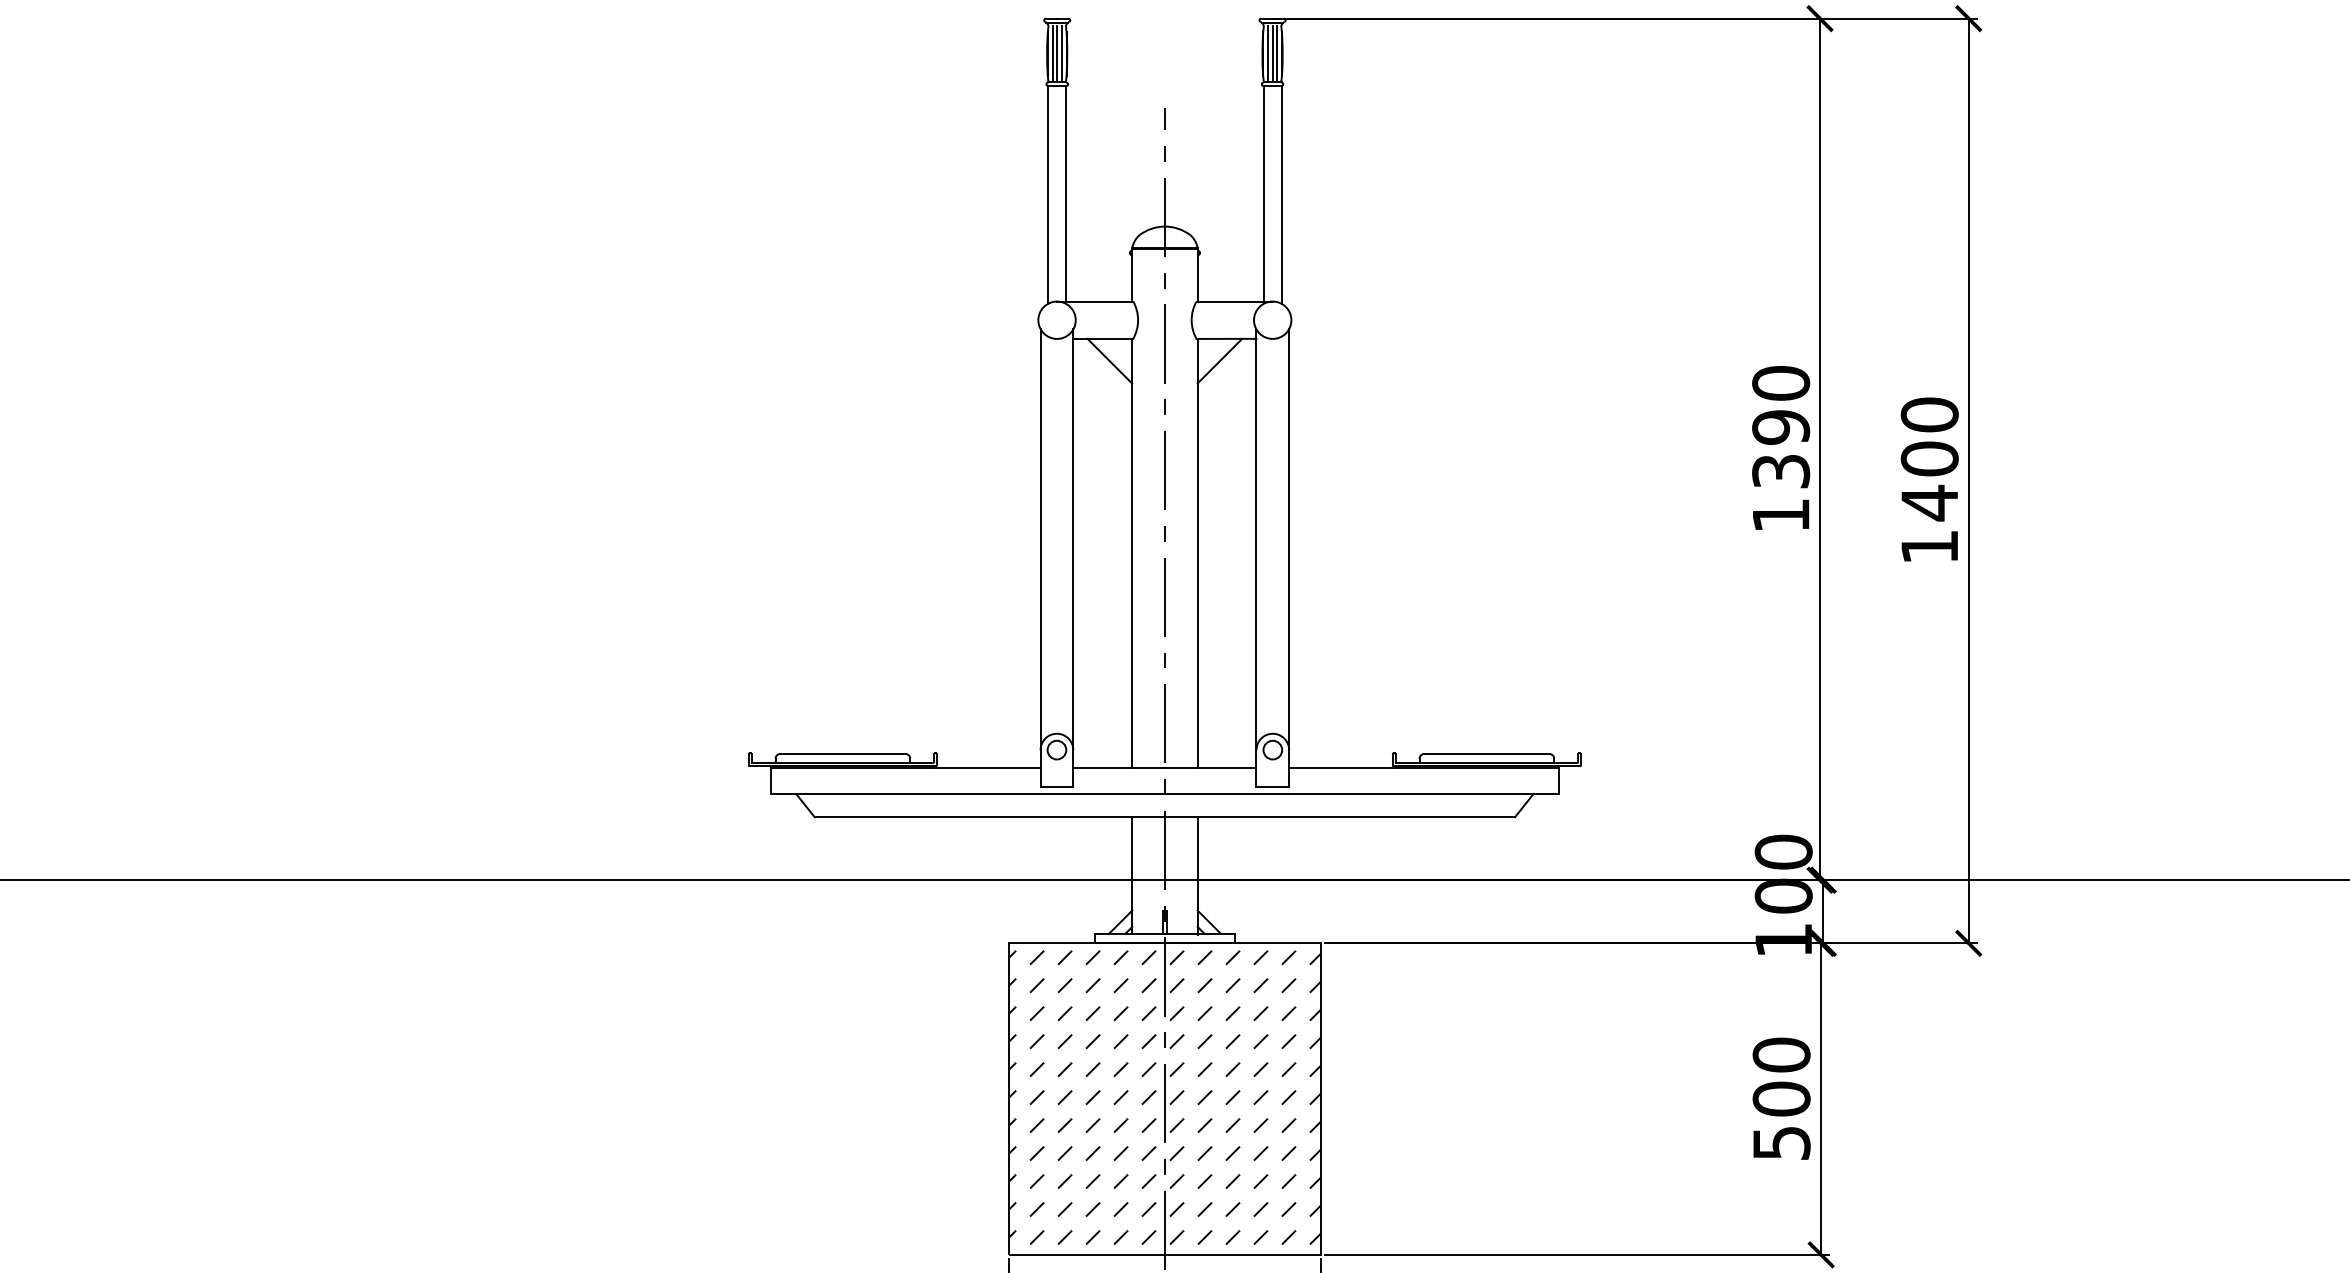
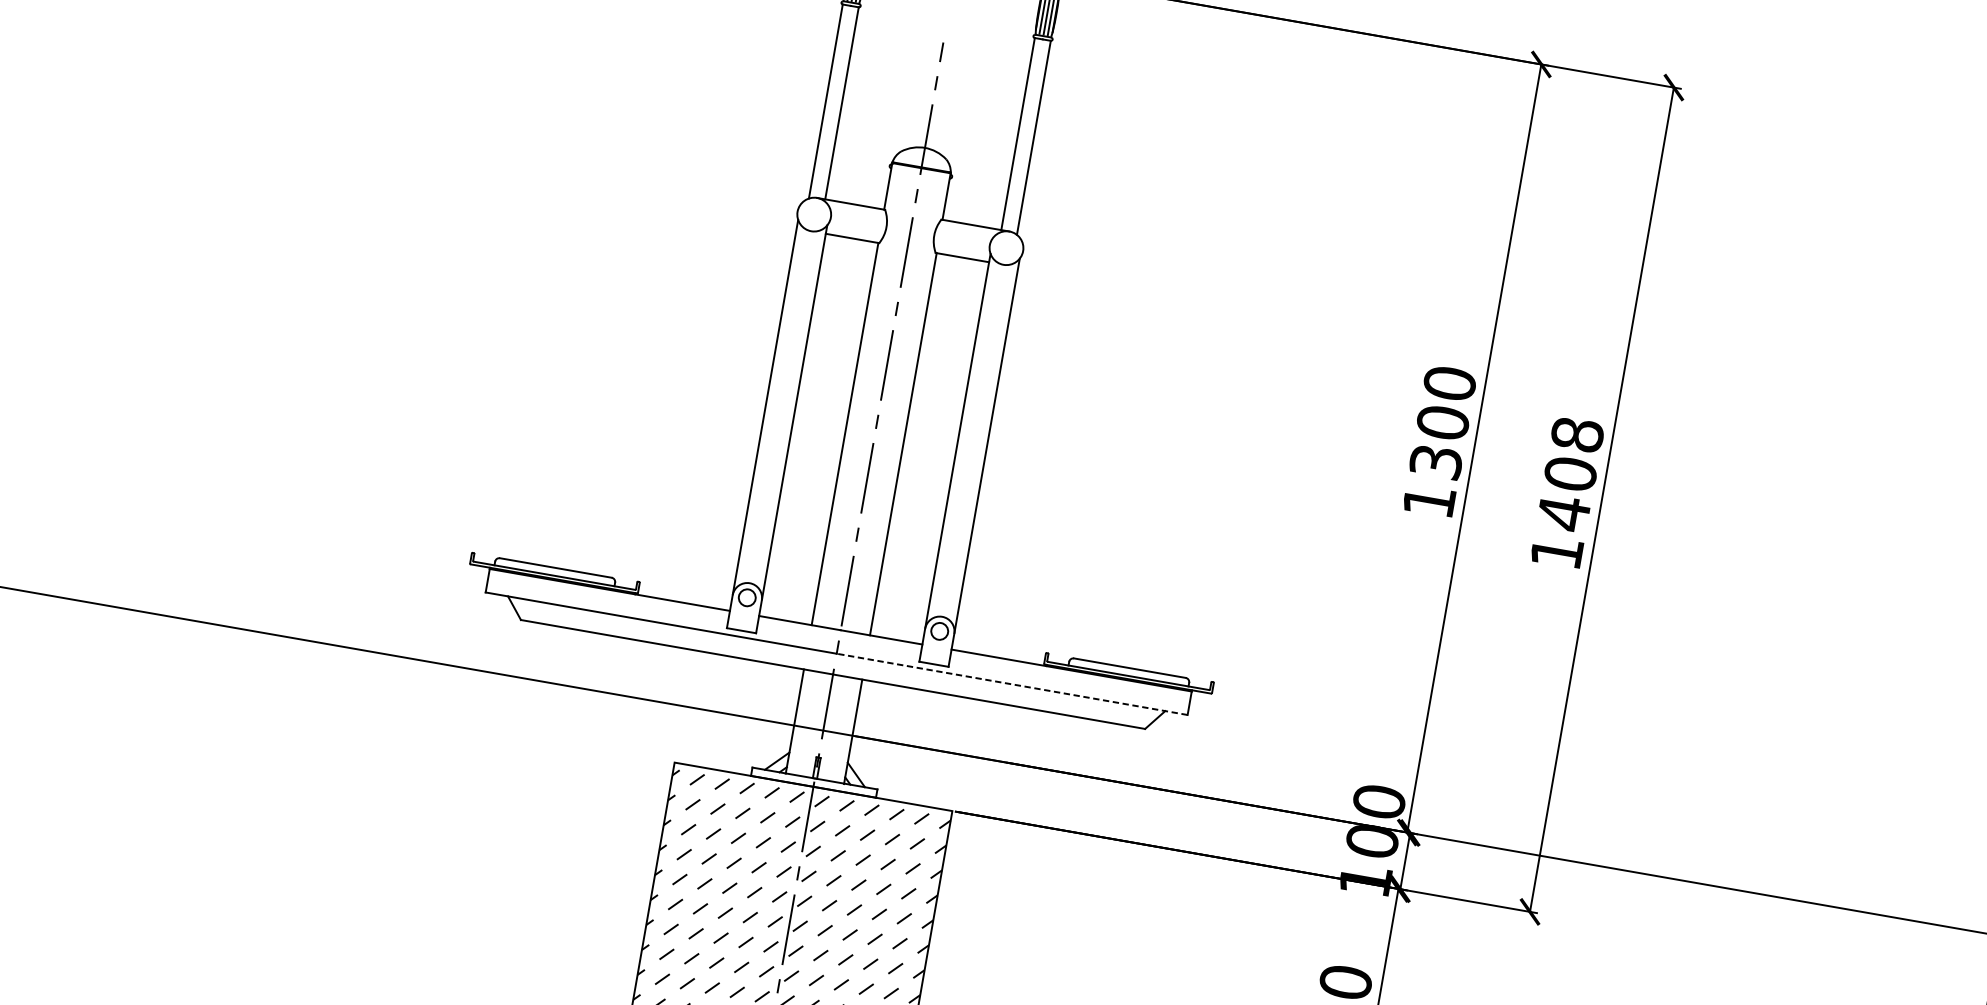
line: (1109, 360) -> (854, 258), removed
line: (1219, 360) -> (952, 275), removed
text: (1929, 414) -> (1577, 434), 1400 -> 1408
text: (1781, 427) -> (1443, 422), 1390 -> 1300
line: (1361, 794) -> (1011, 684), solid -> dashed

